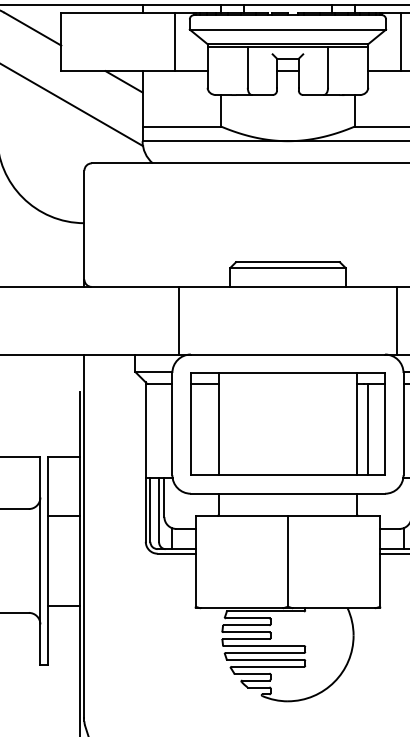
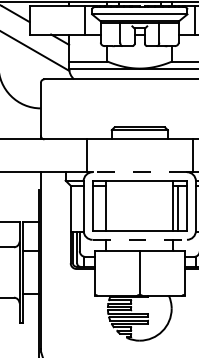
line: (287, 355) -> (139, 172), solid -> dashed
line: (289, 493) -> (140, 239), solid -> dashed

